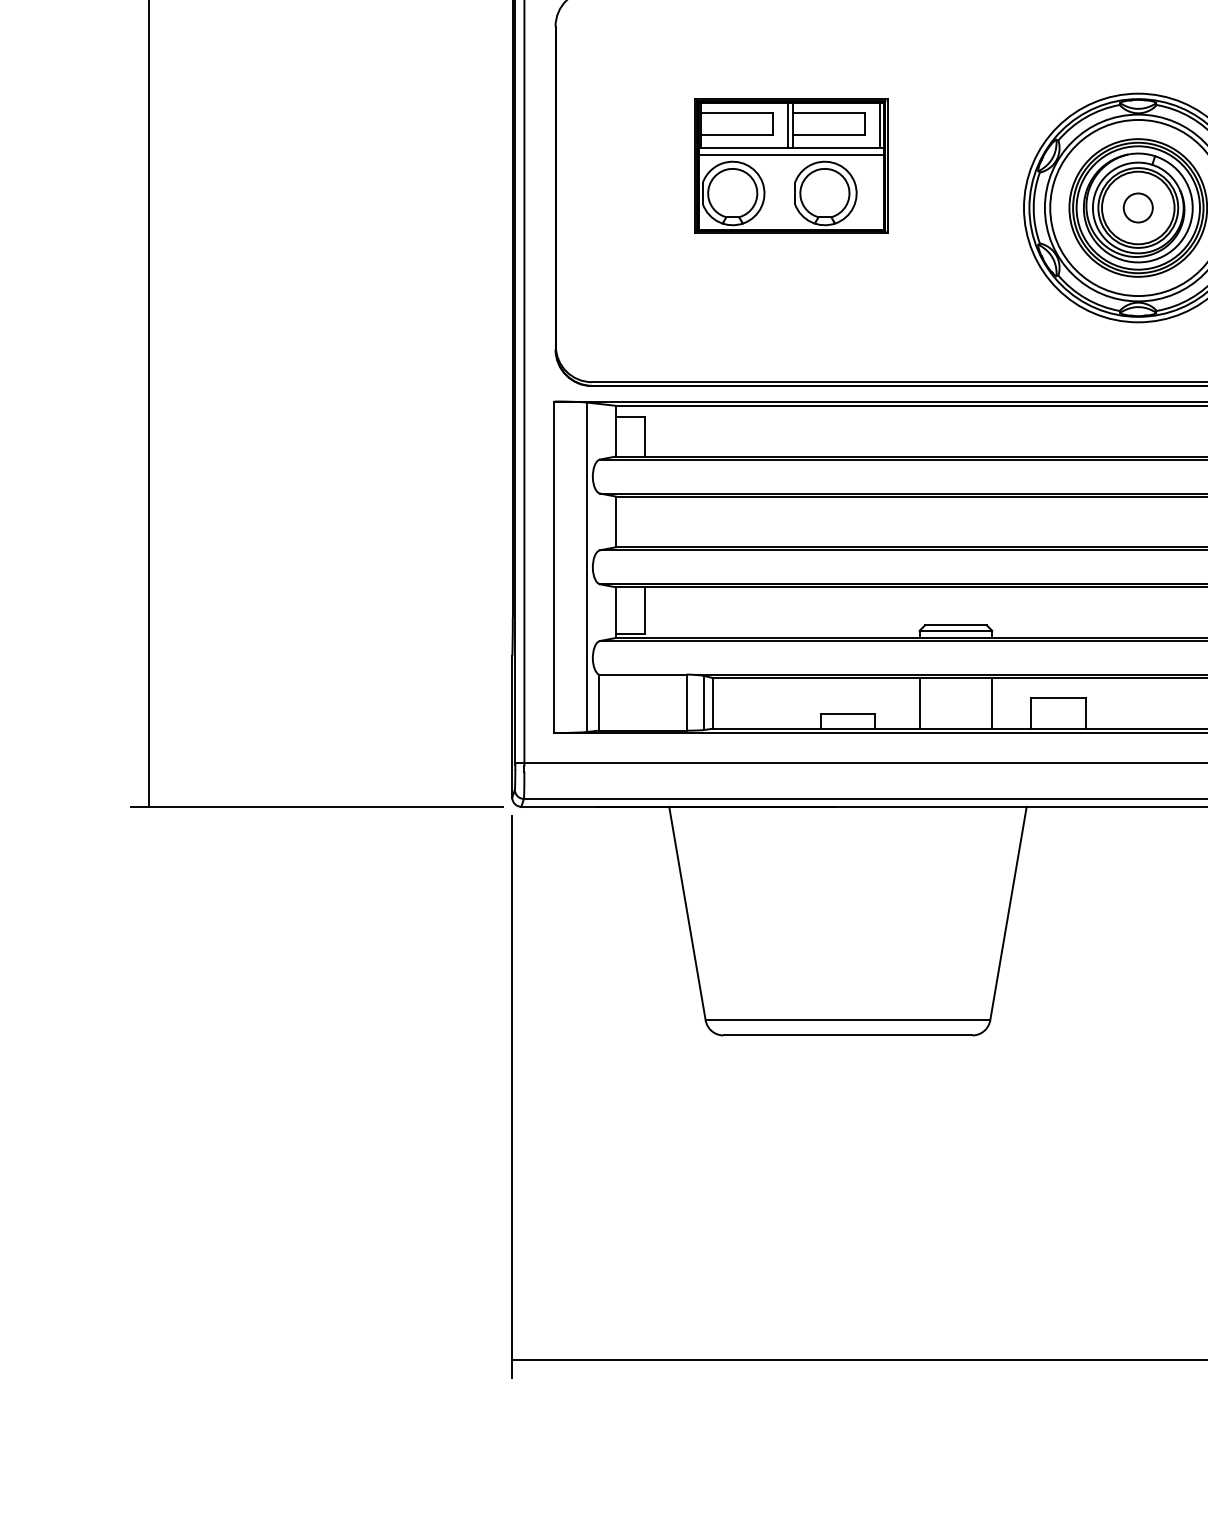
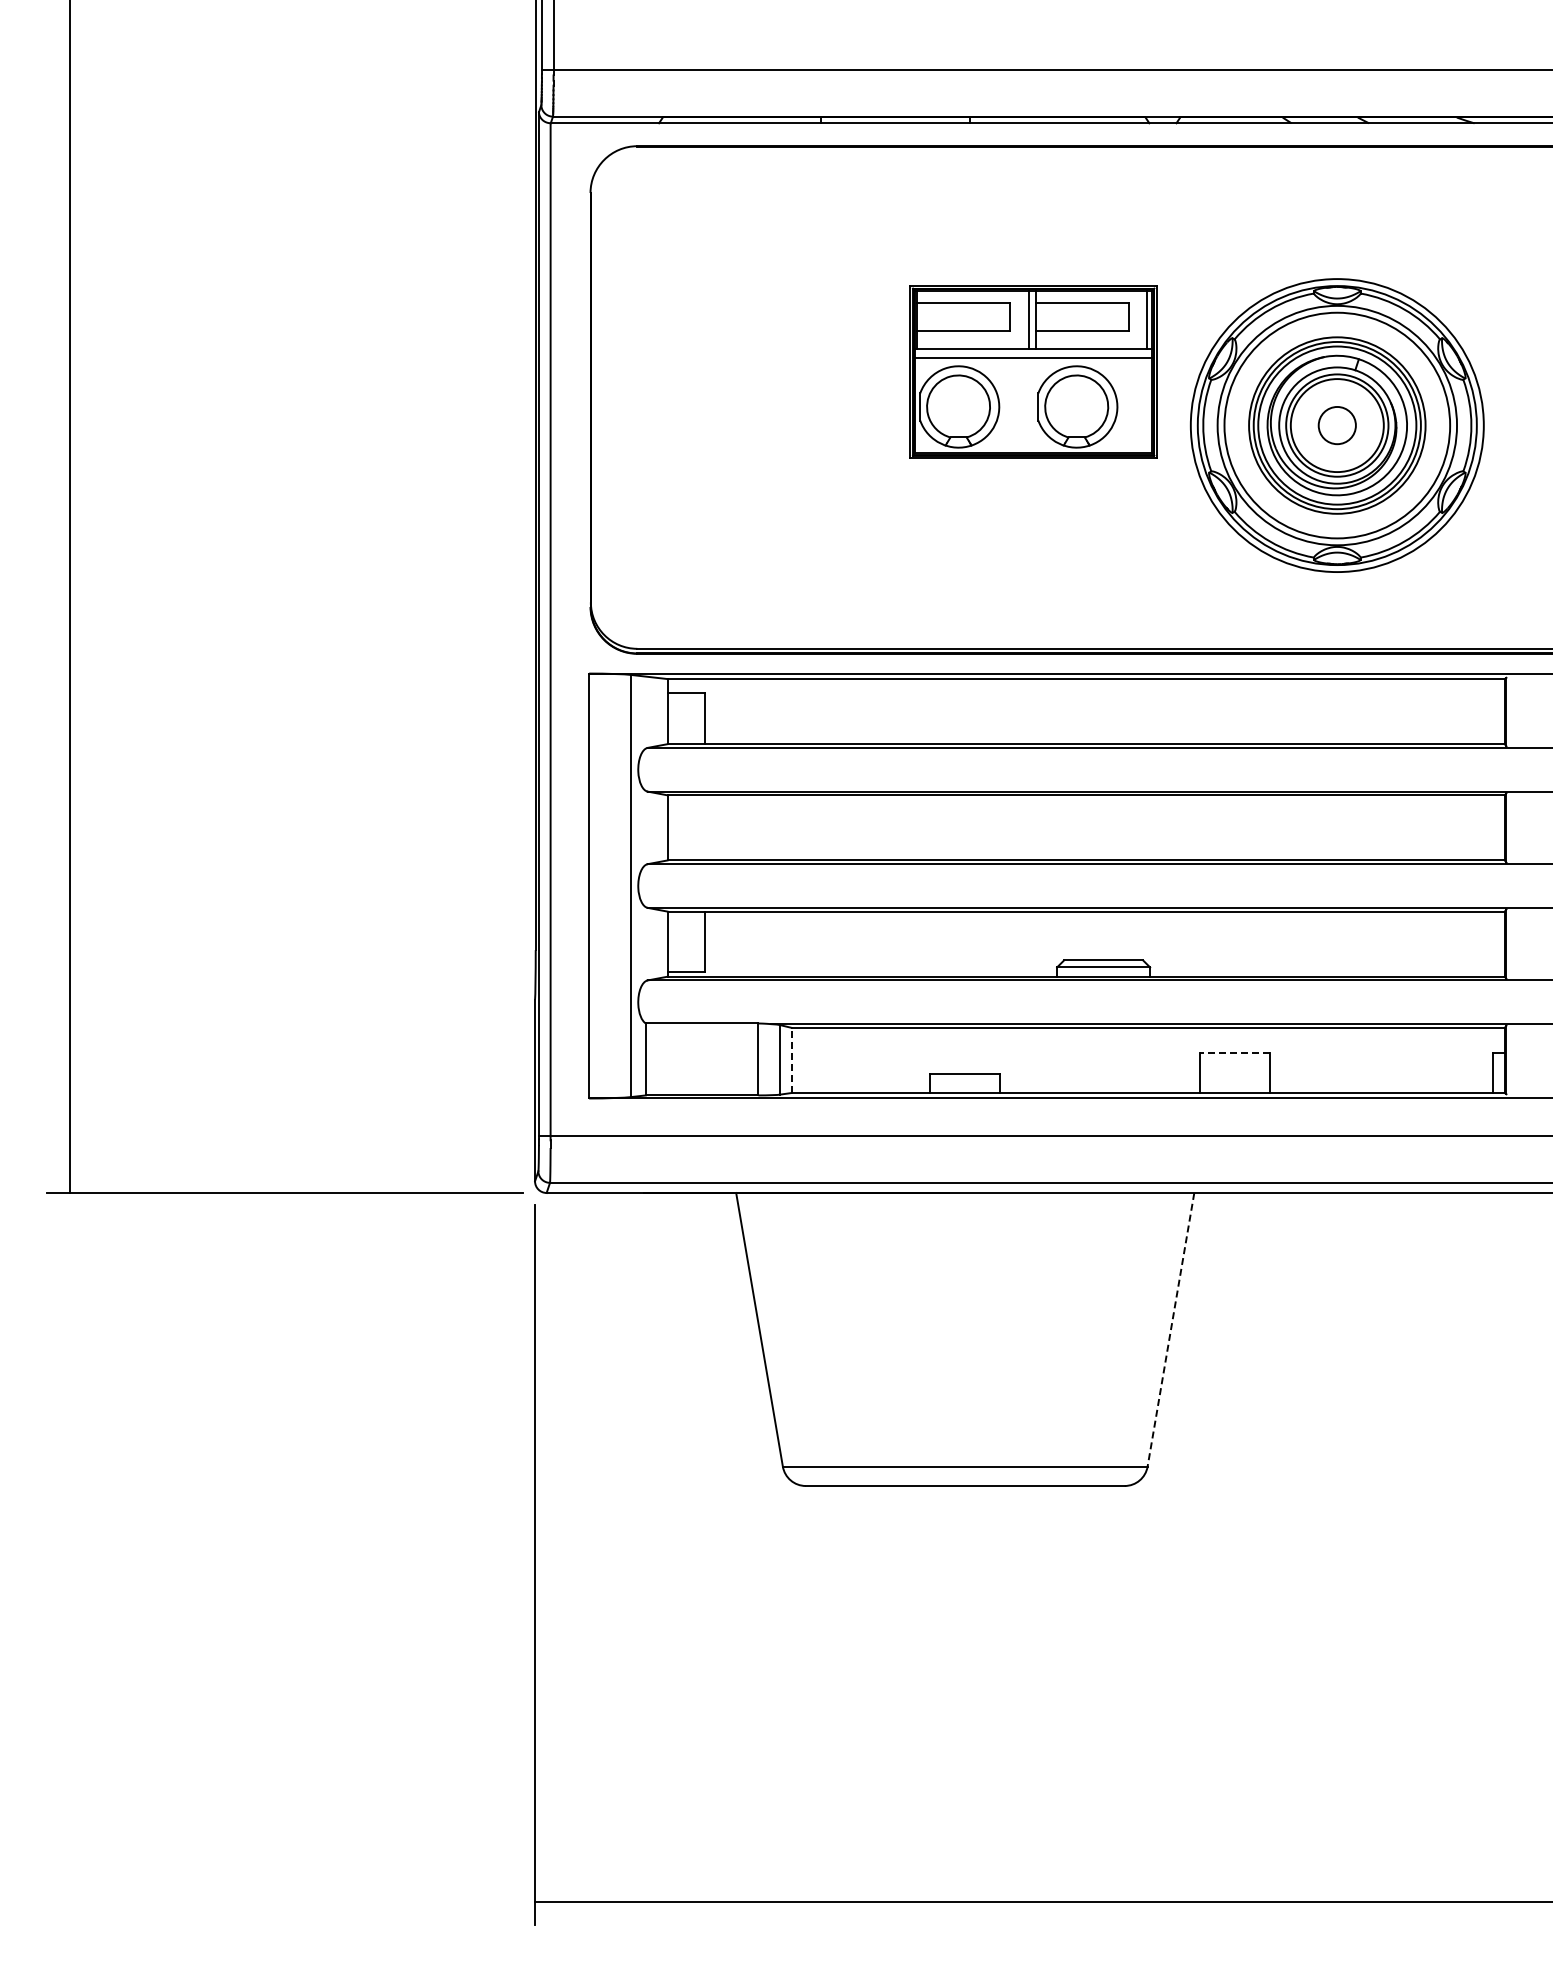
part: (791, 165) -> (1033, 371), moved
line: (1058, 697) -> (1235, 1053), solid -> dashed
line: (712, 703) -> (791, 1060), solid -> dashed
line: (919, 703) -> (1057, 1060), removed
line: (992, 703) -> (1150, 1060), removed
line: (1008, 913) -> (1170, 1329), solid -> dashed

